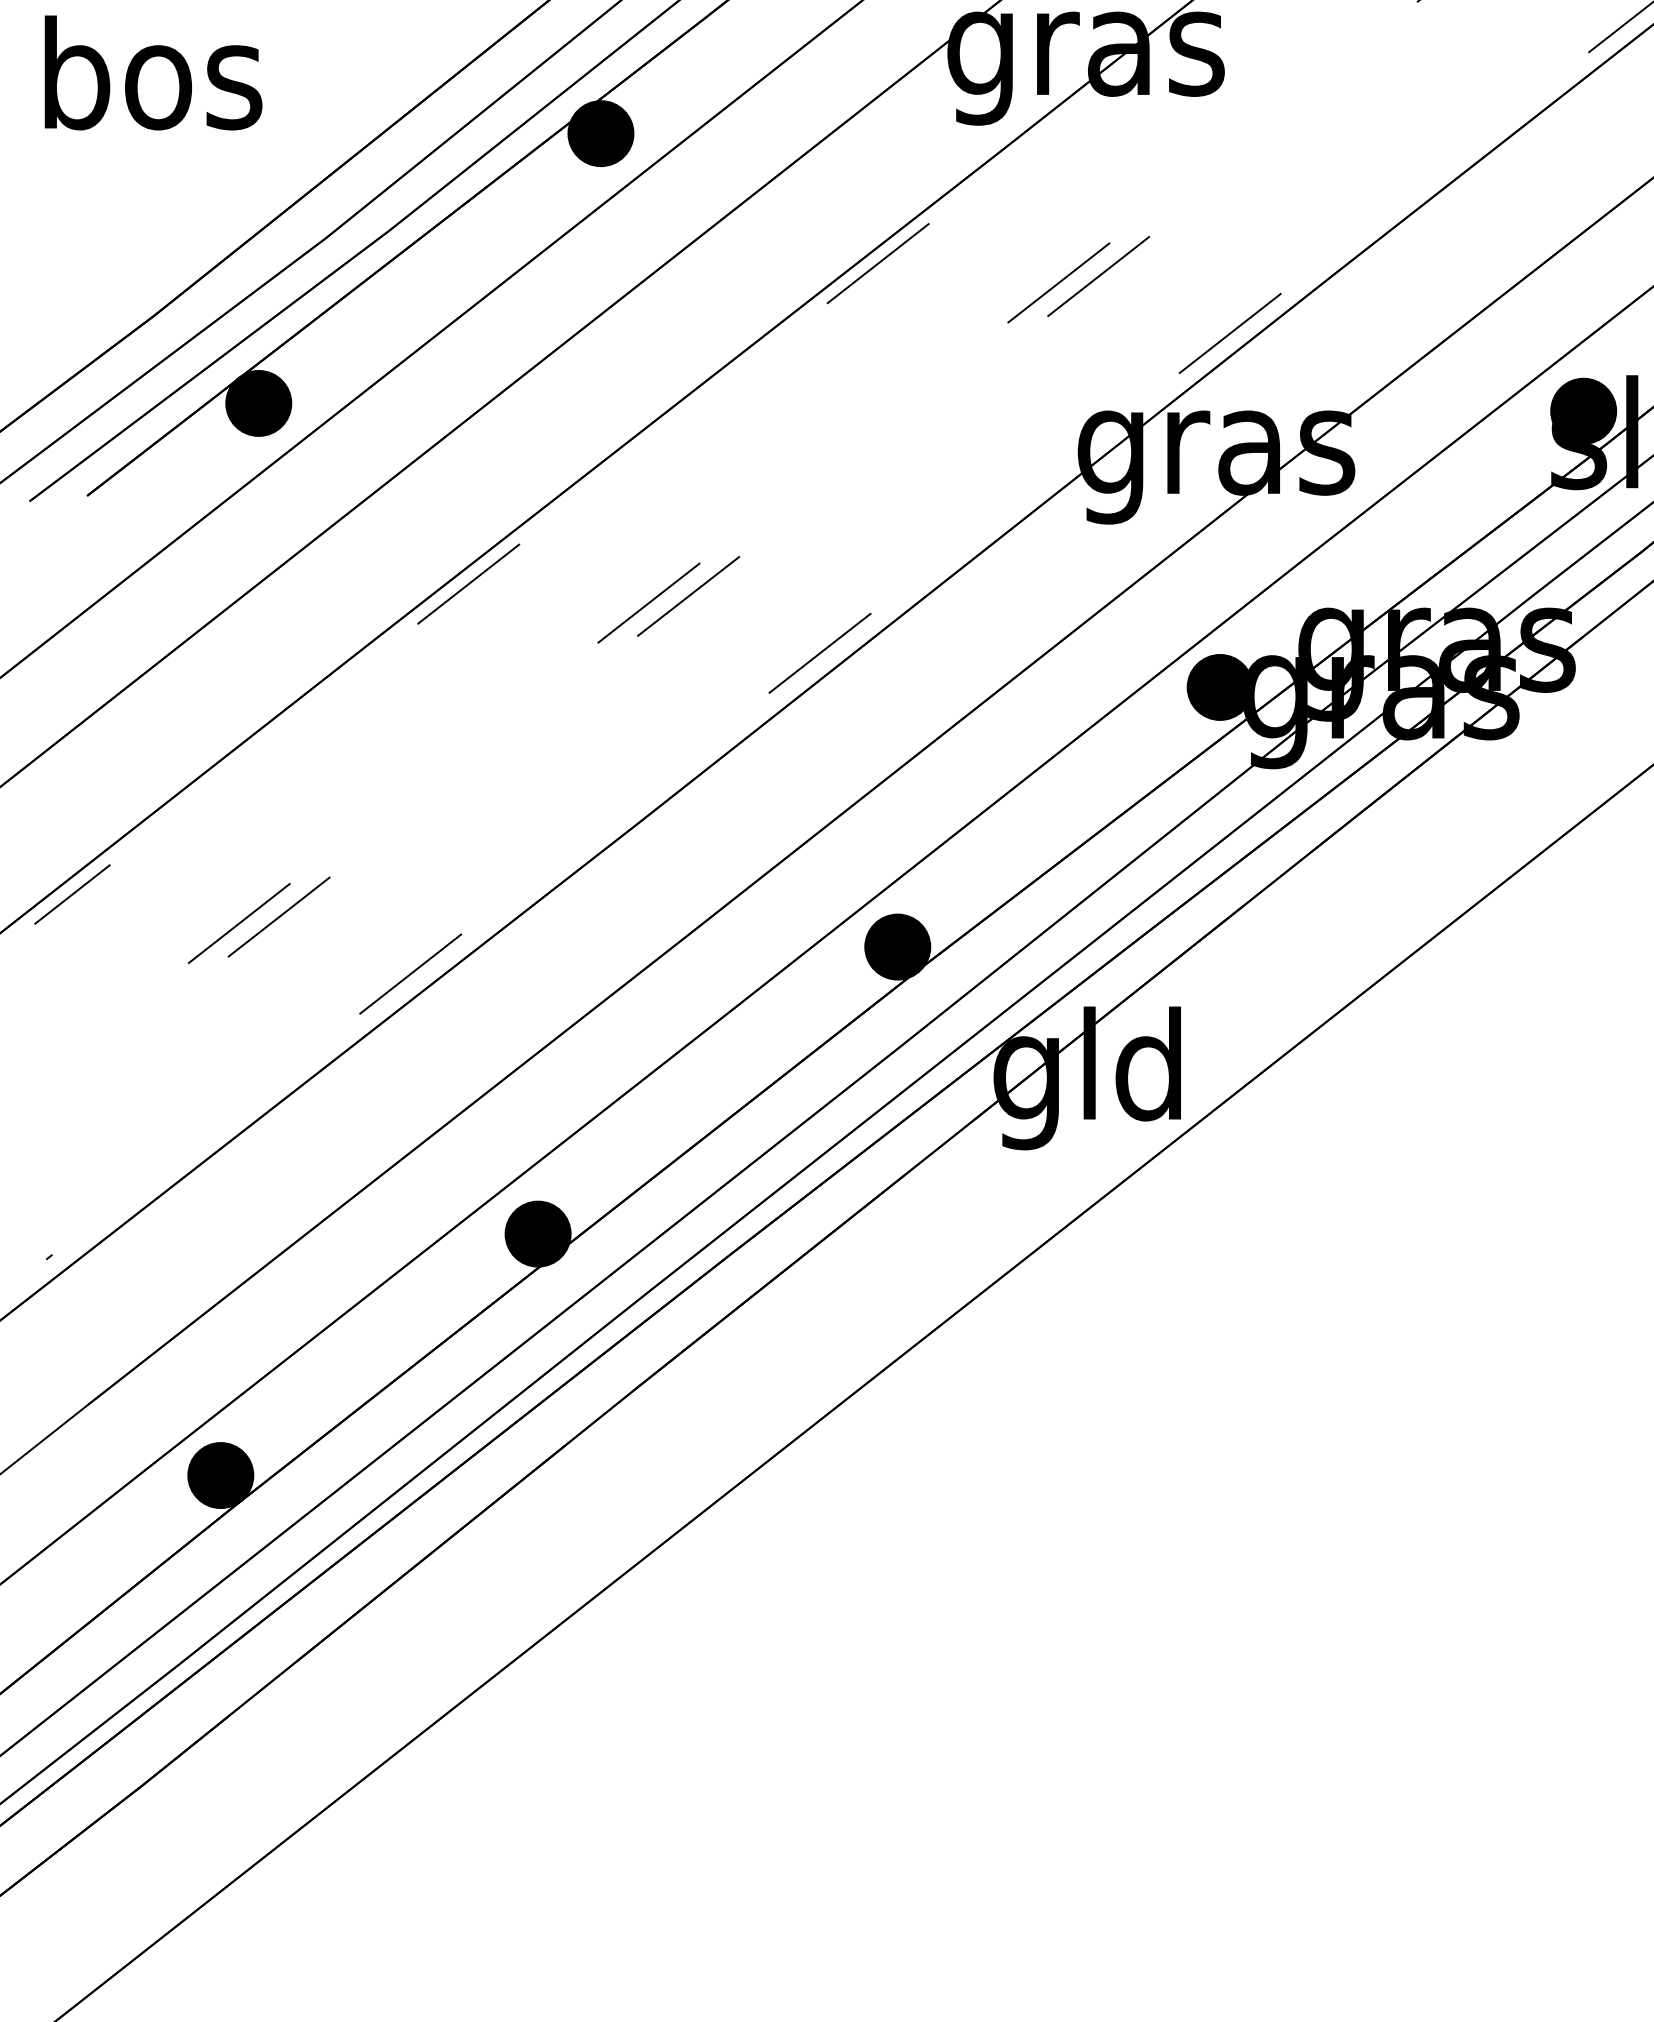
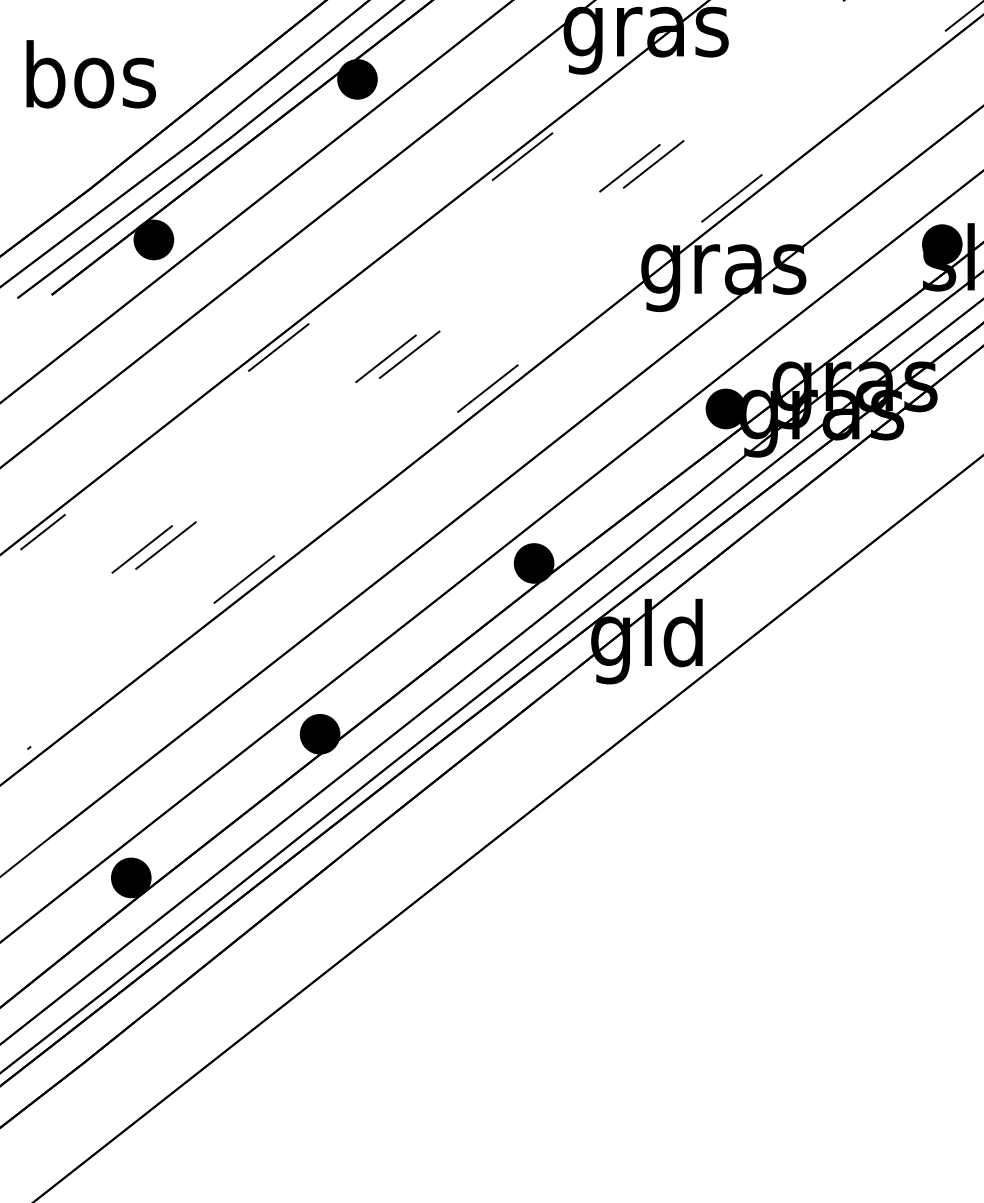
text: (152, 73) -> (90, 74), moved

